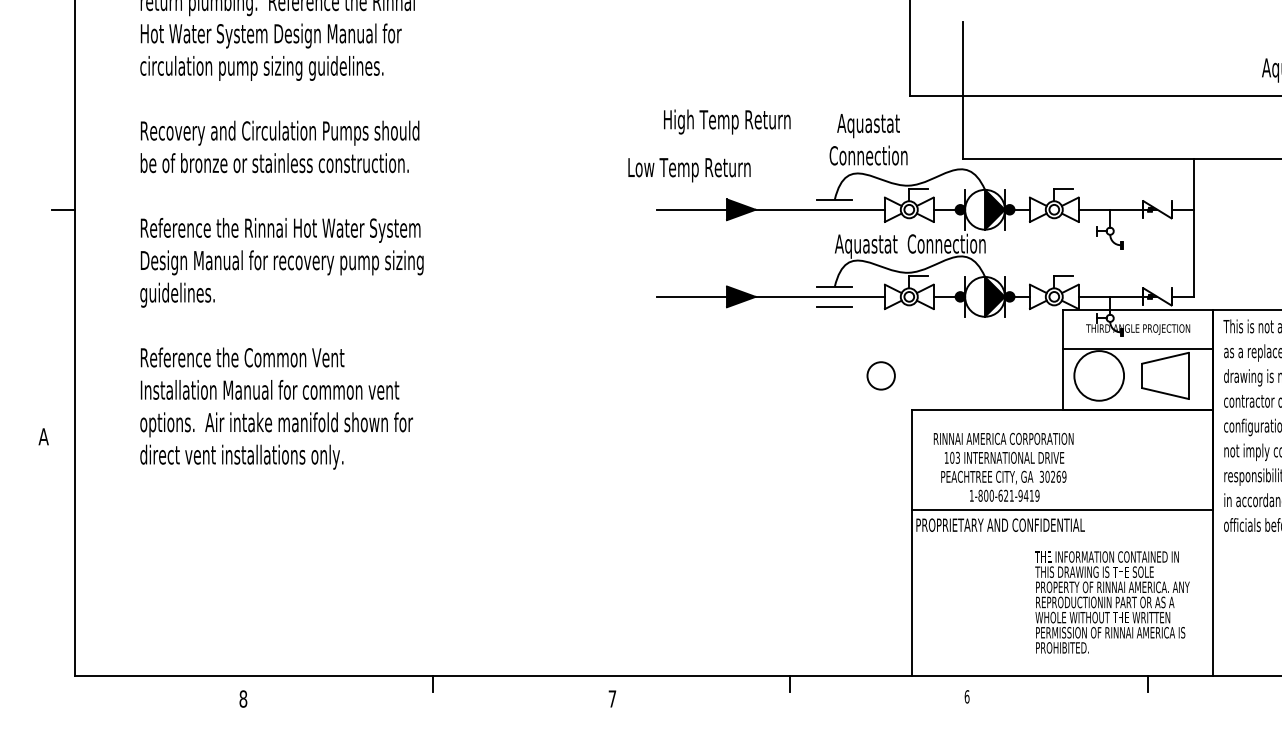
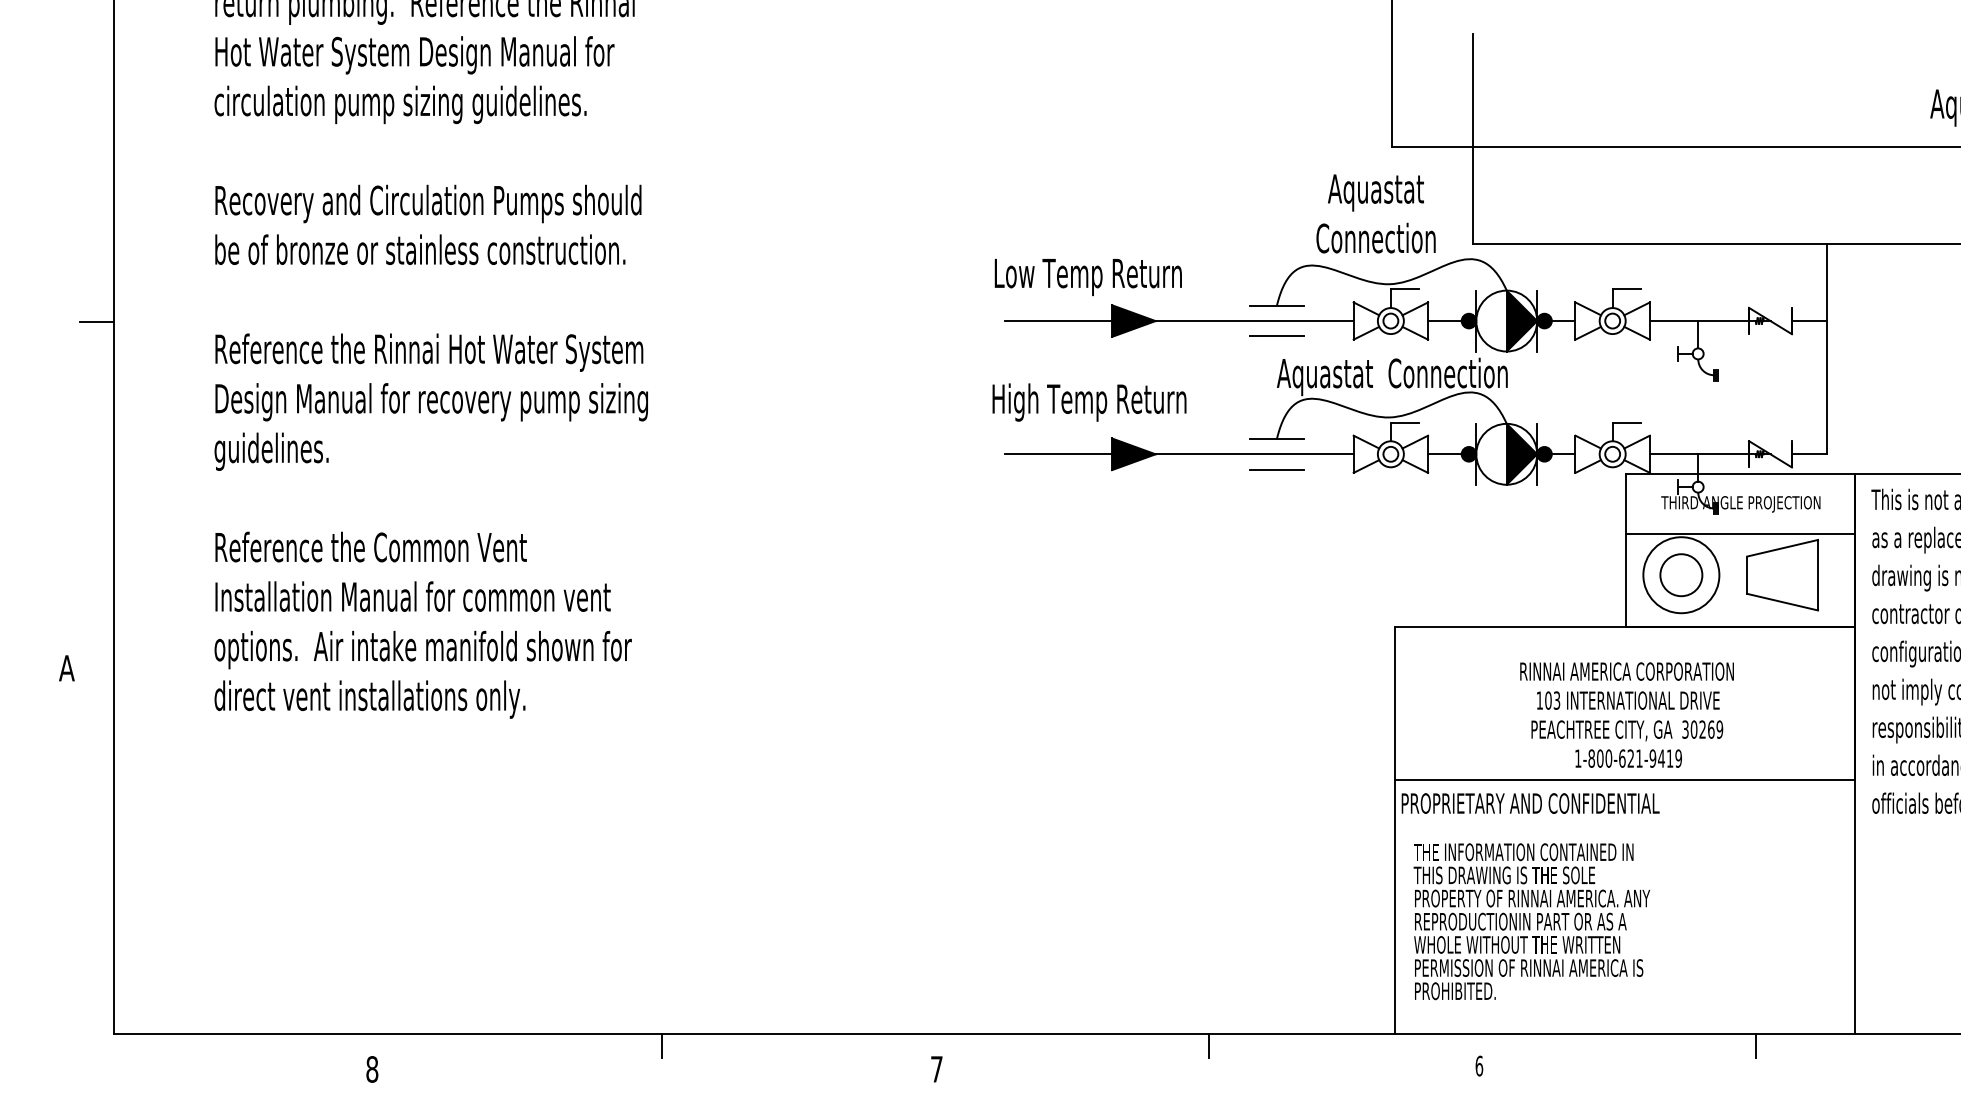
text: (727, 121) -> (1089, 401), moved
text: (868, 139) -> (1375, 213), moved
text: (689, 170) -> (1088, 277), moved
line: (834, 219) -> (1276, 335), added
circle: (880, 375) -> (1680, 574), moved
text: (1003, 466) -> (1626, 713), moved
text: (1112, 602) -> (1531, 921), moved

